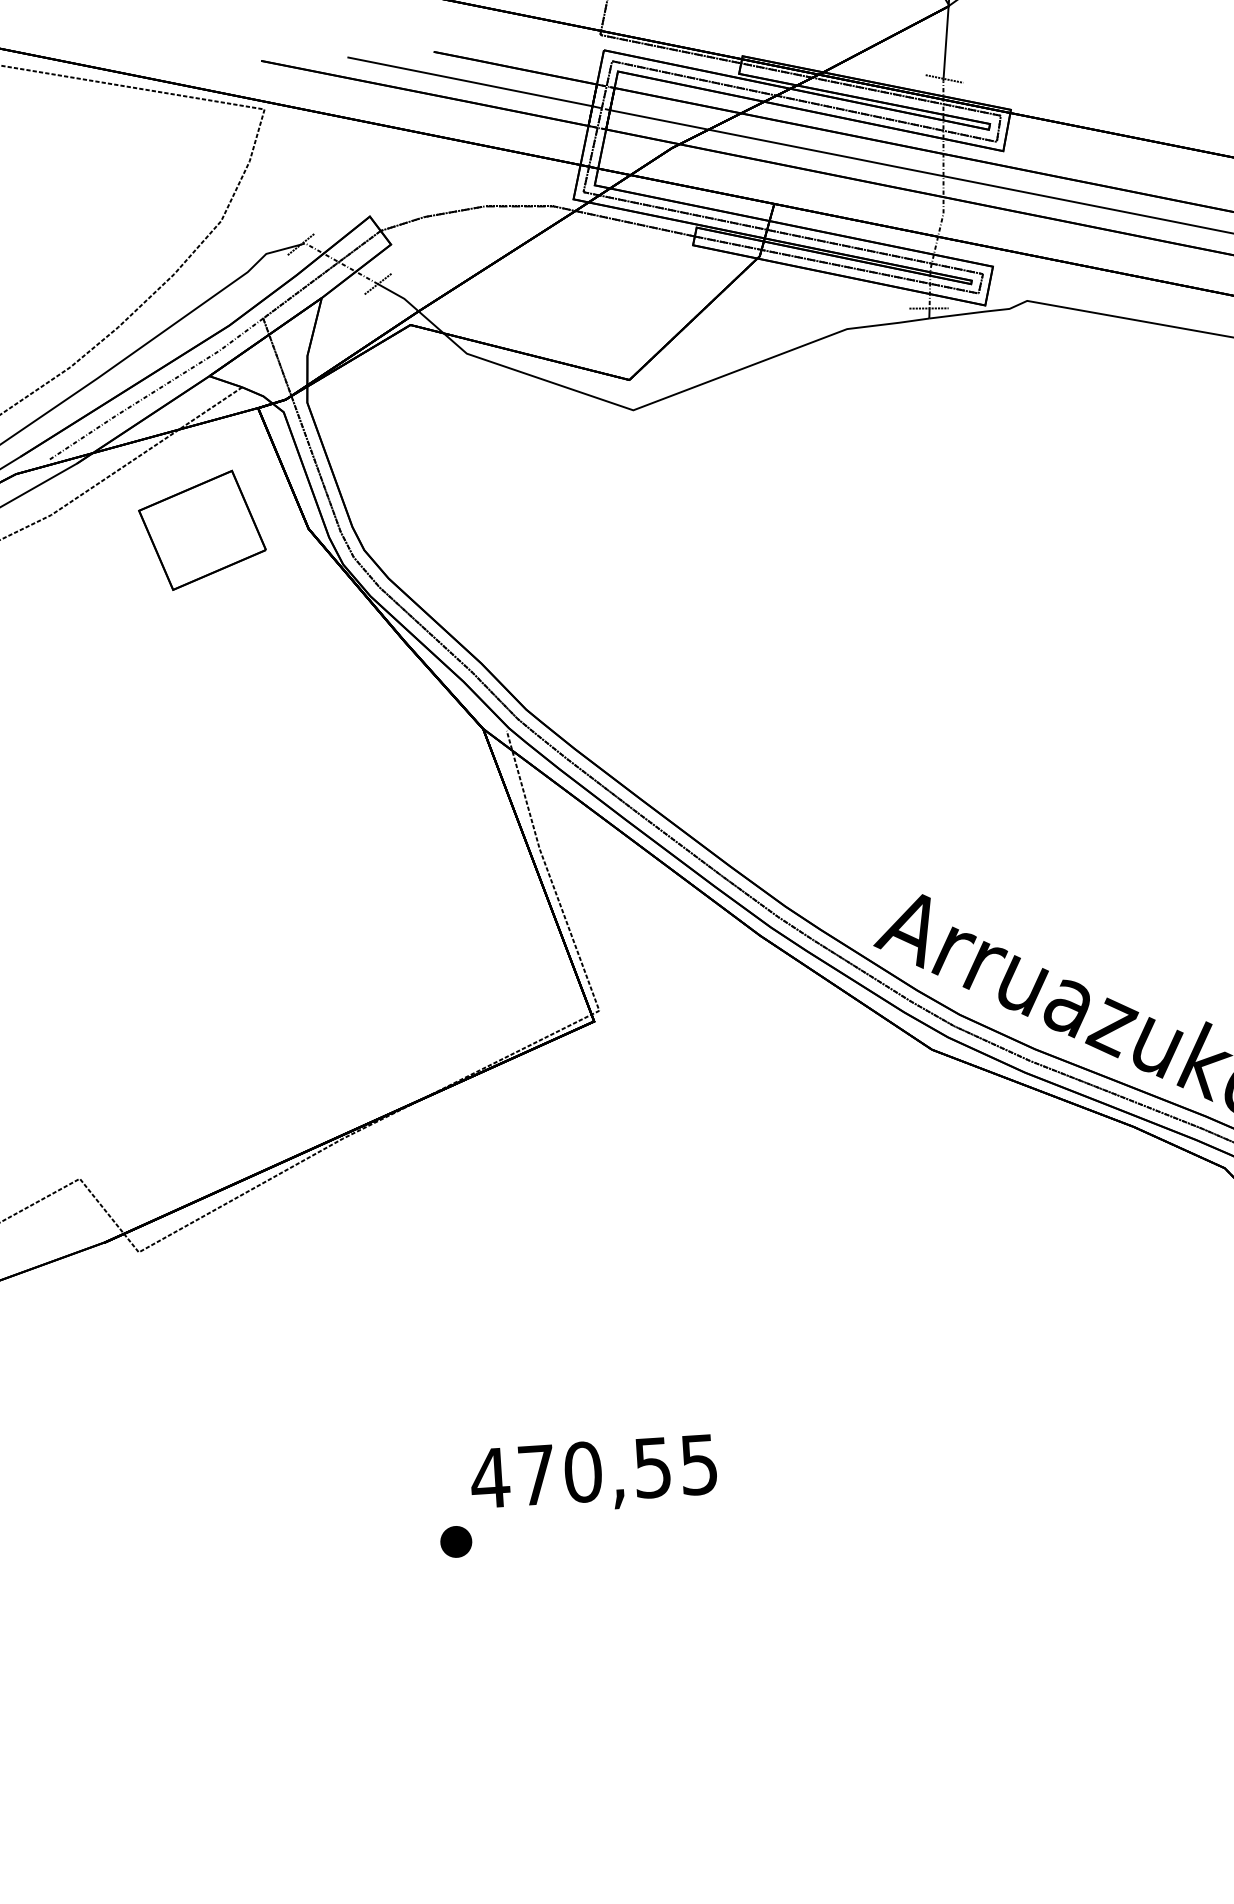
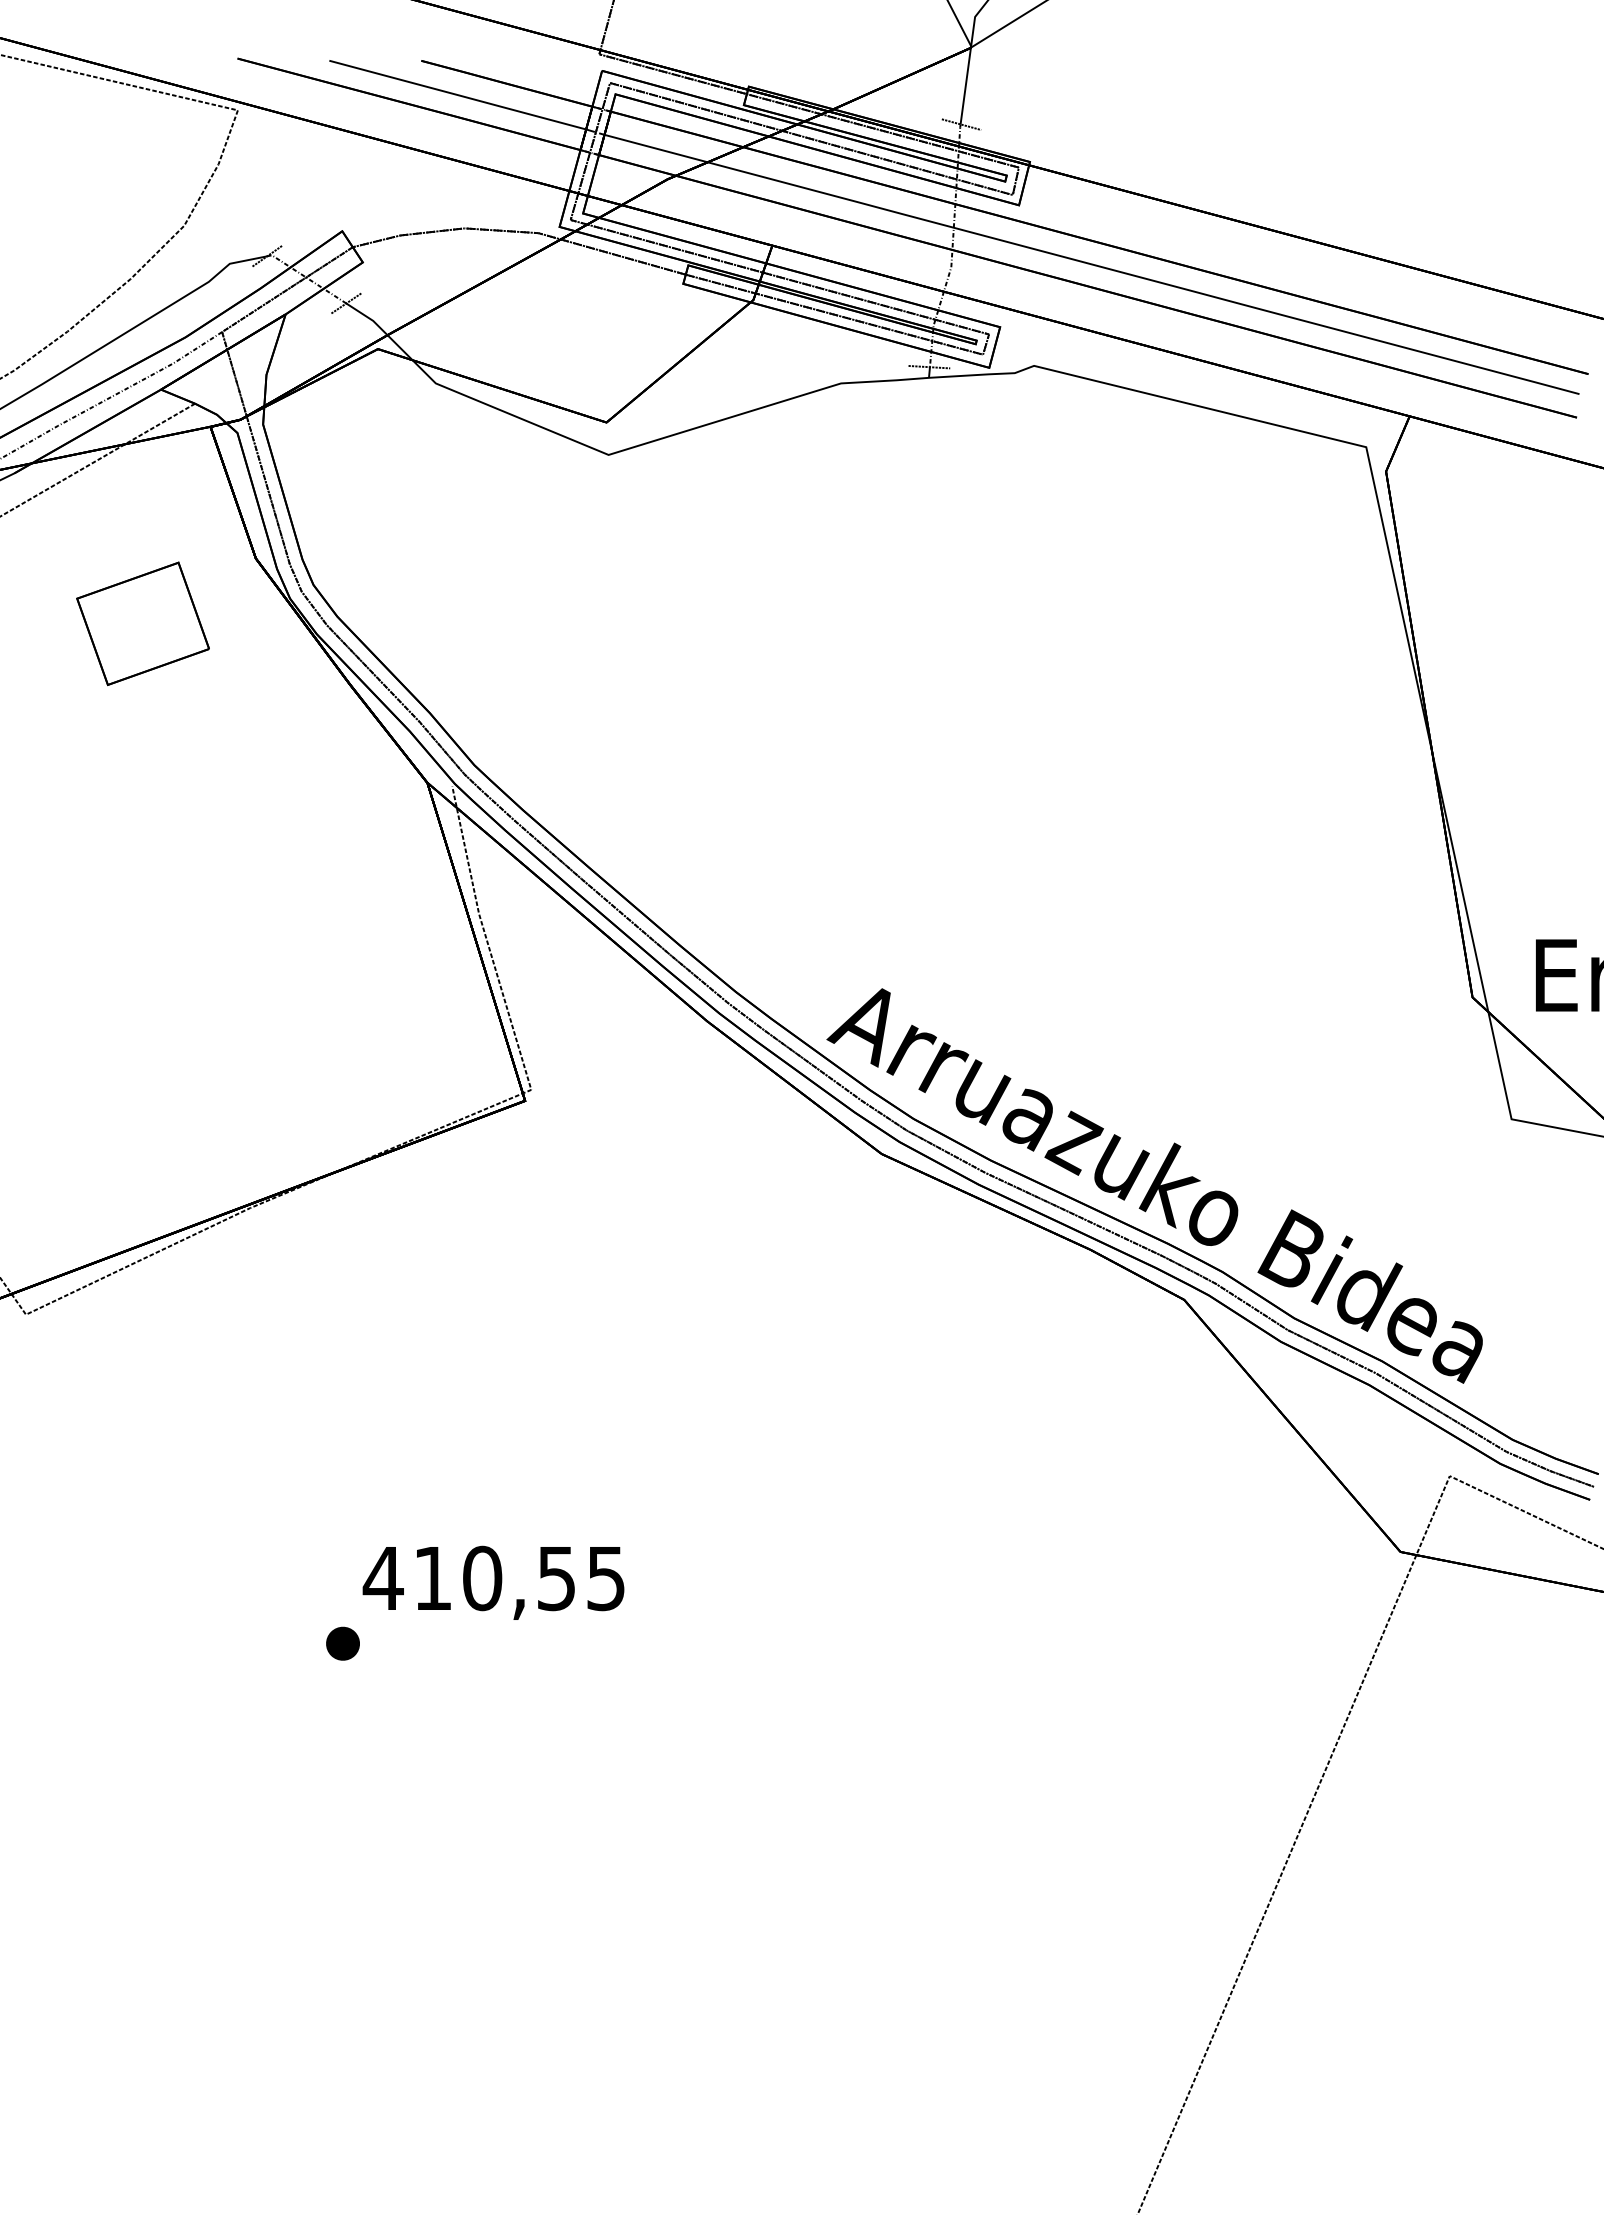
part: (201, 530) -> (142, 623), moved
text: (536, 1475) -> (432, 1578), 470,55 -> 410,55

